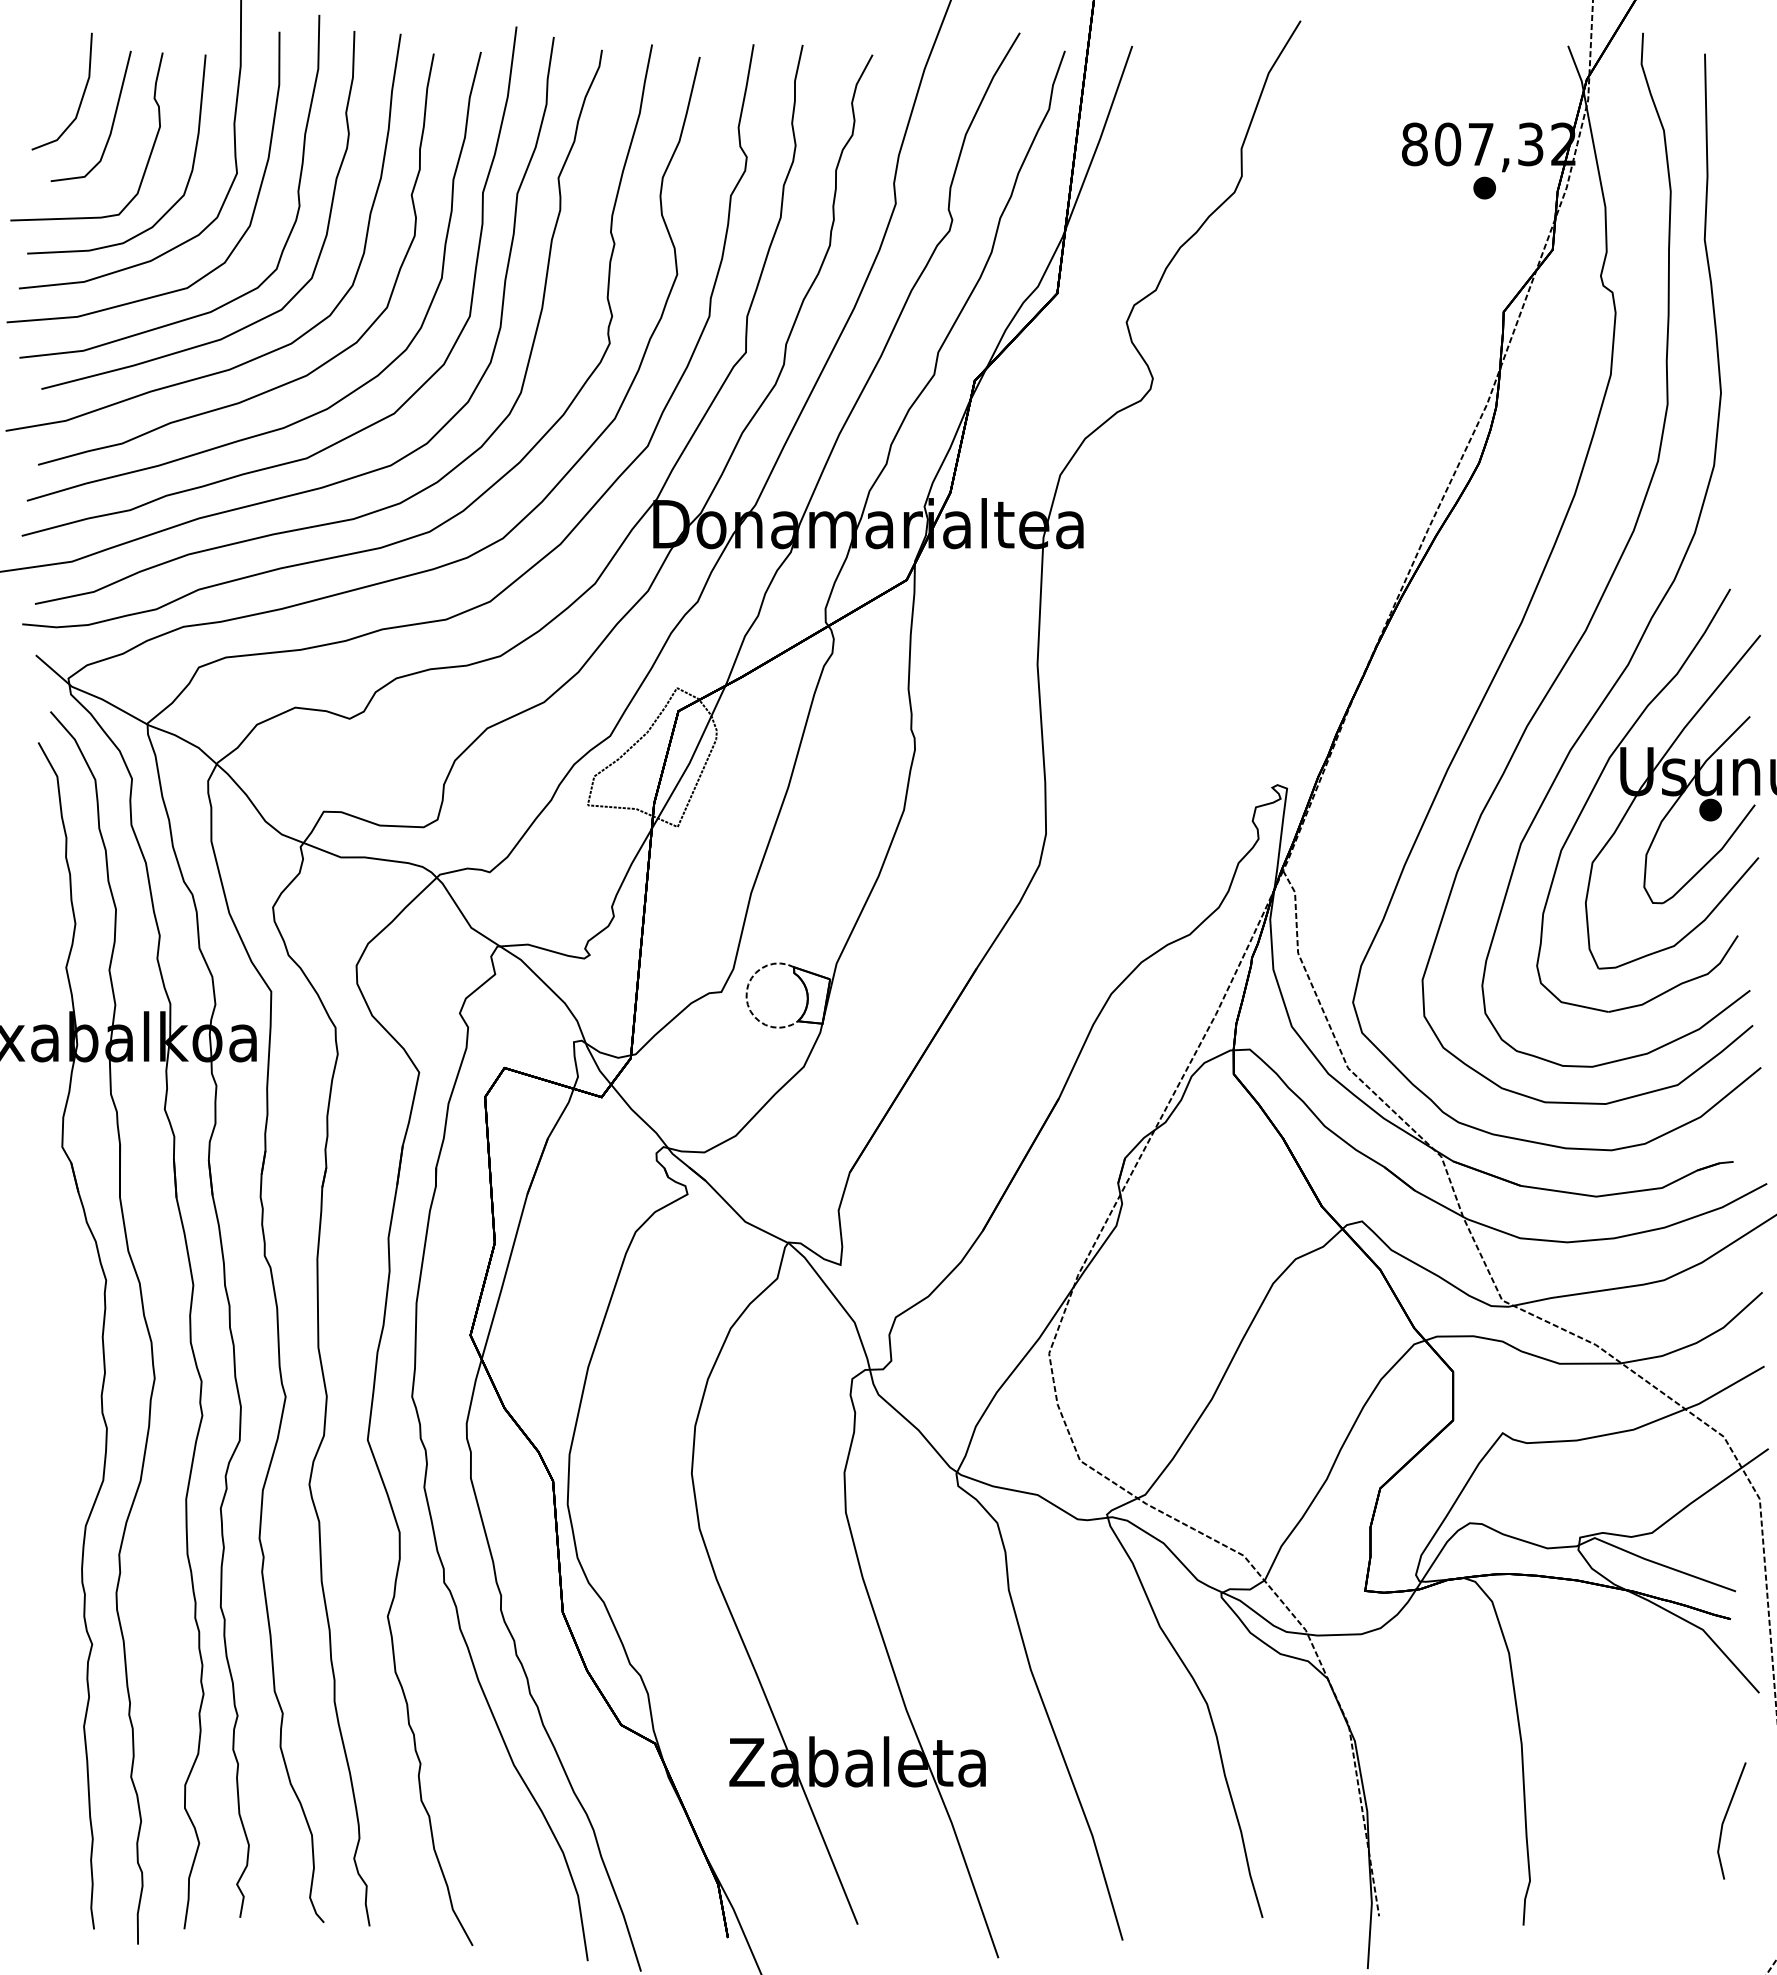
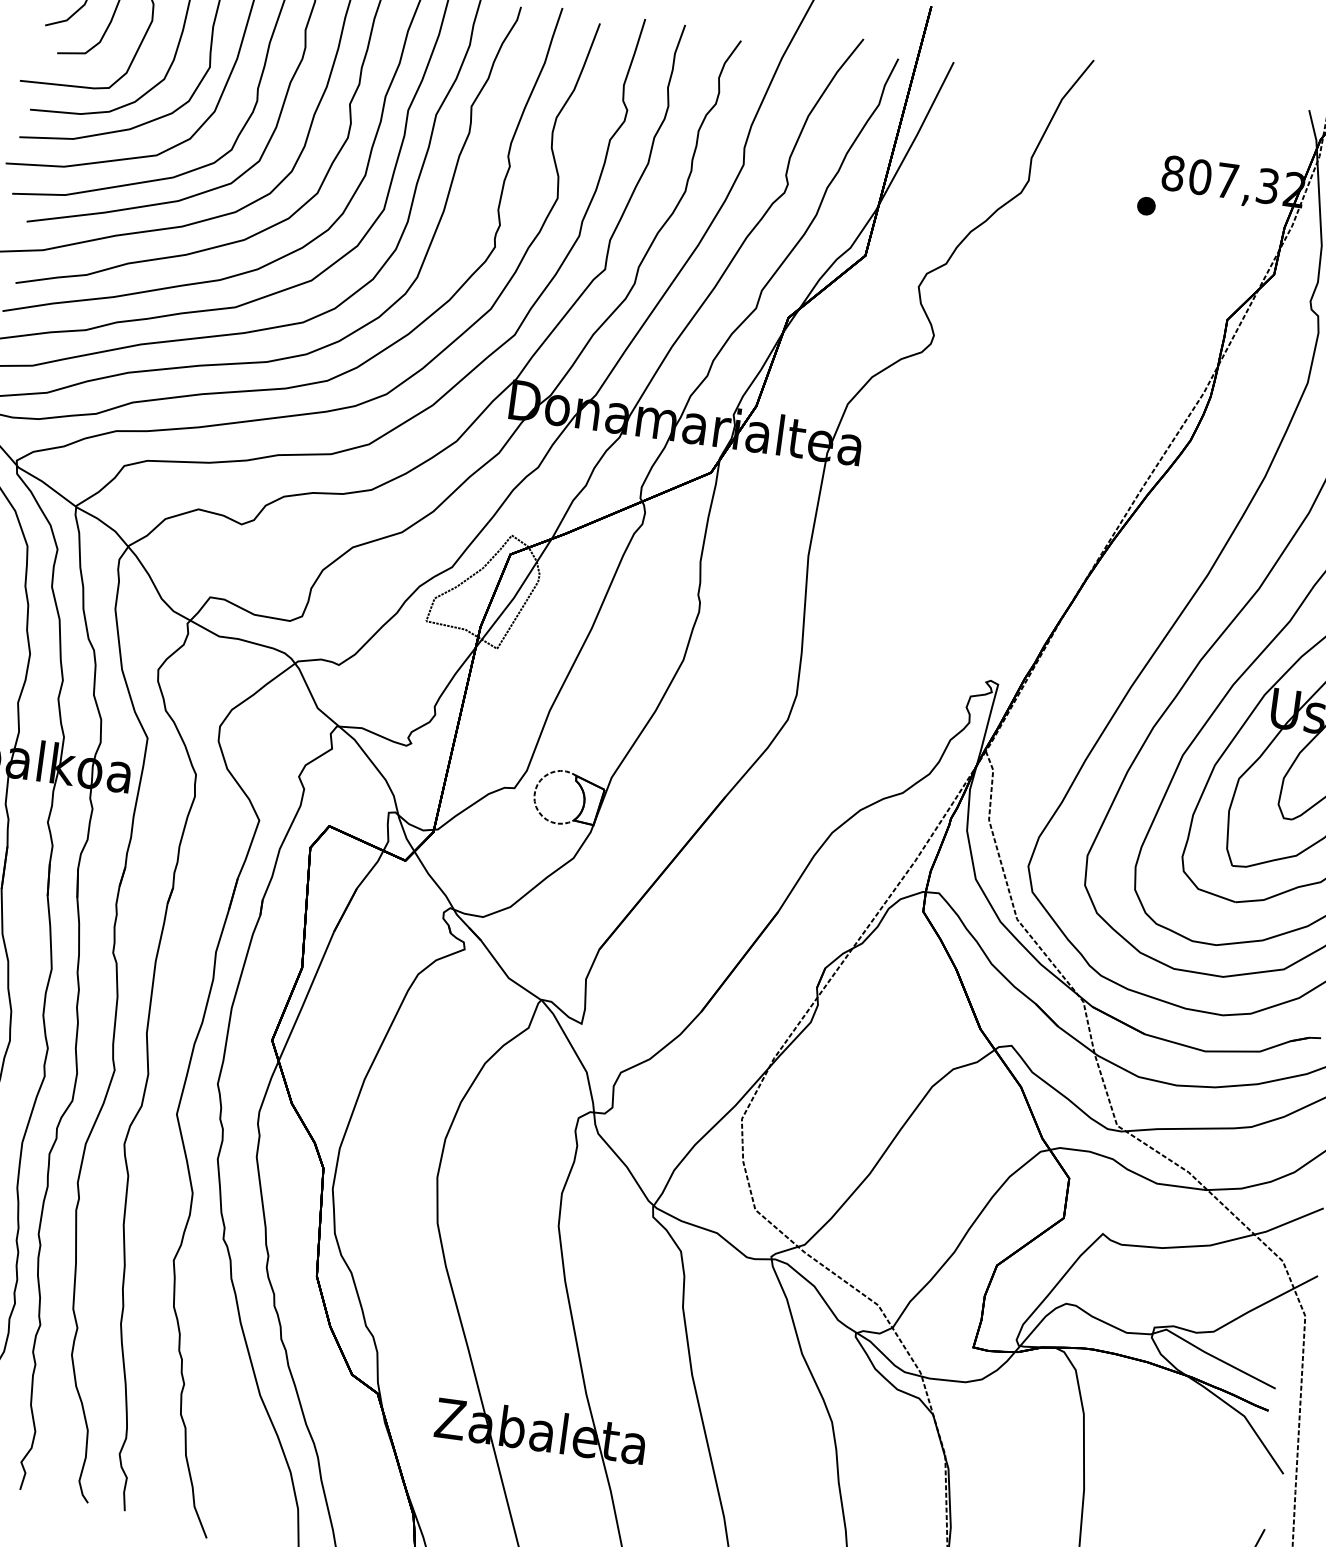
part: (1484, 187) -> (1146, 205), moved

